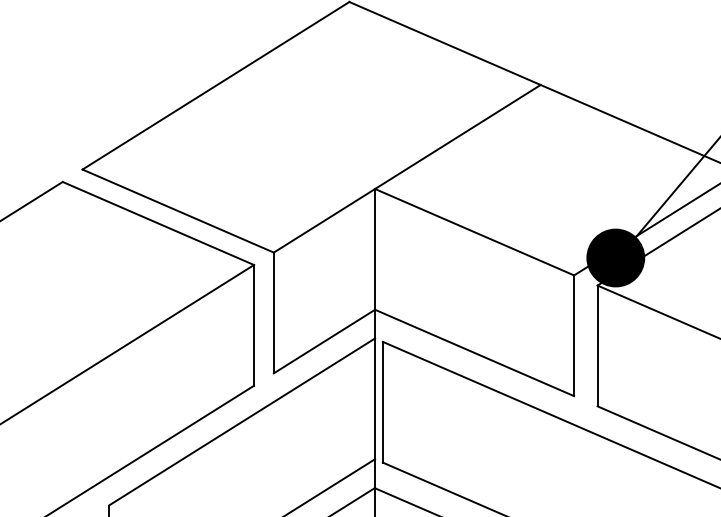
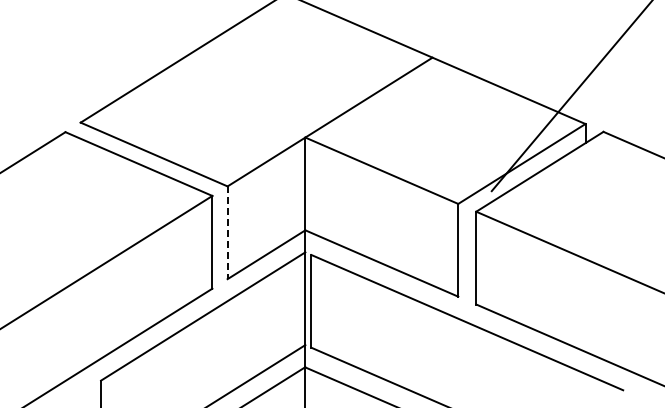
fill: (614, 257) -> (489, 190), removed
line: (273, 313) -> (227, 233), solid -> dashed

